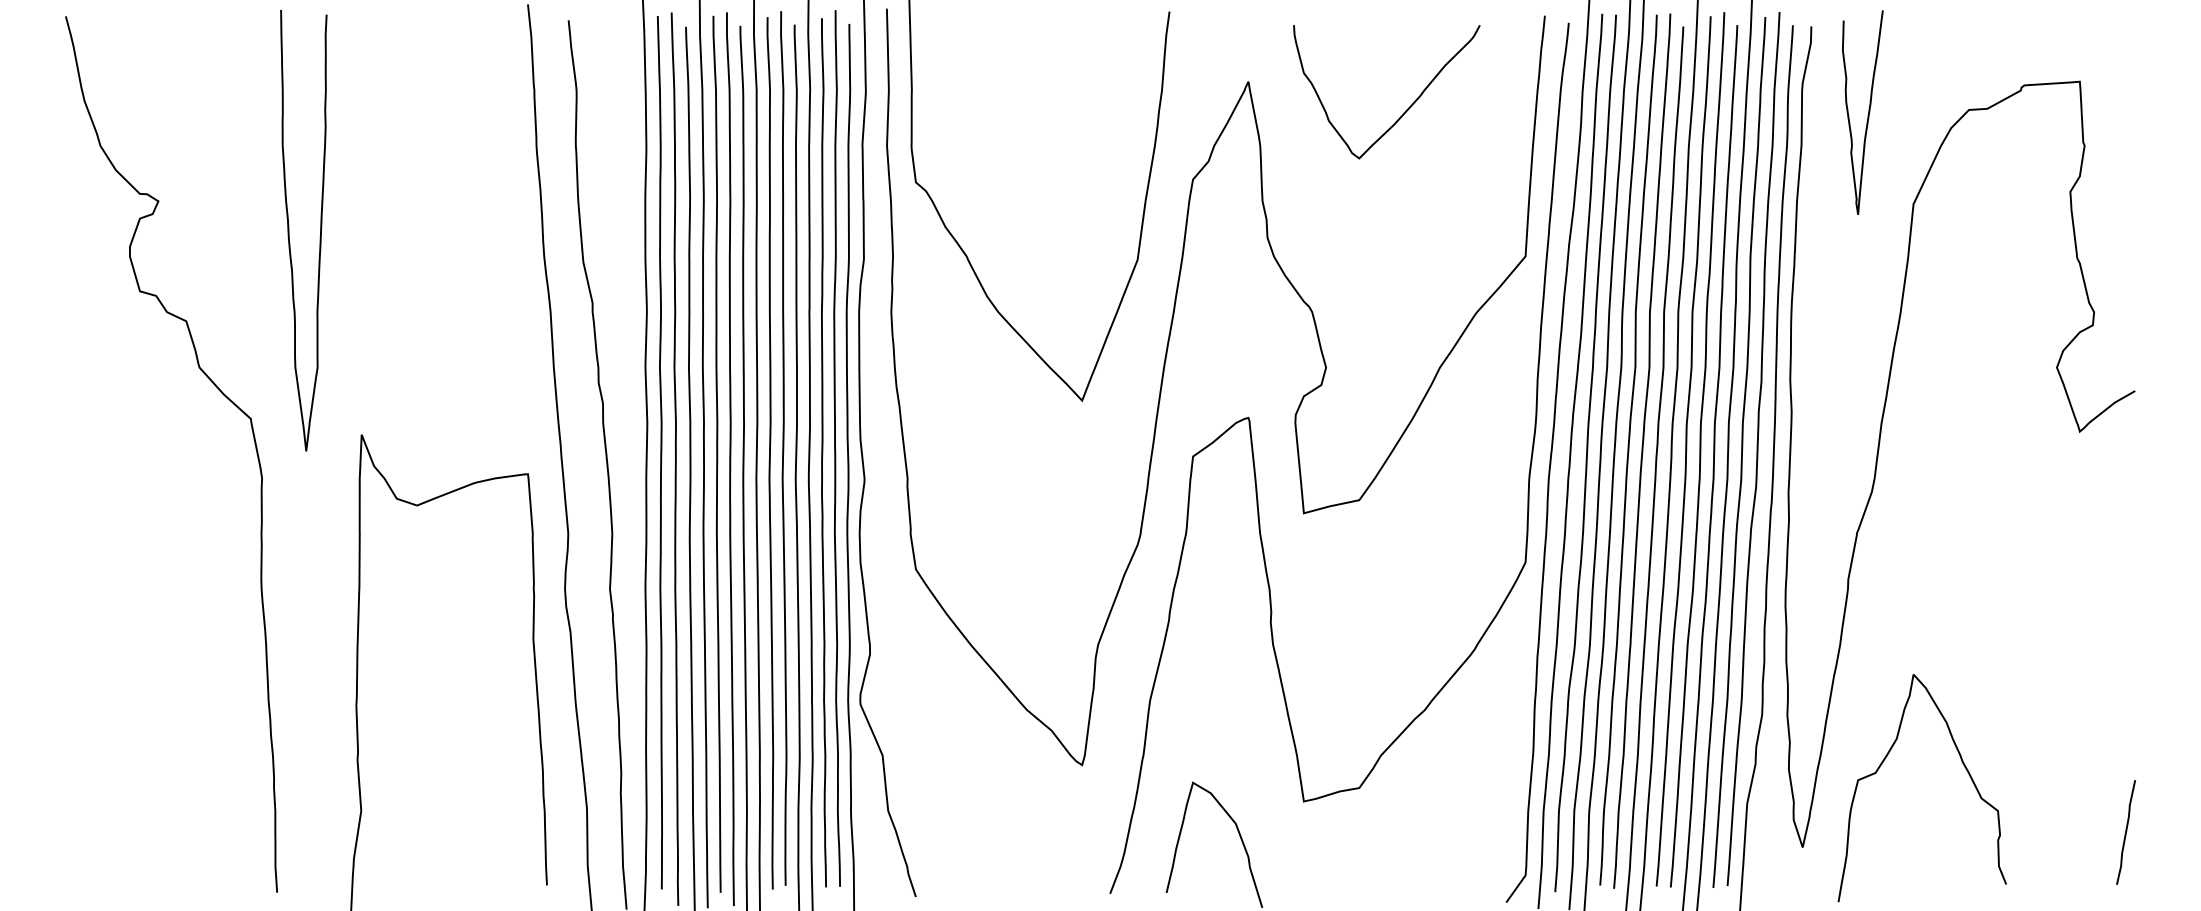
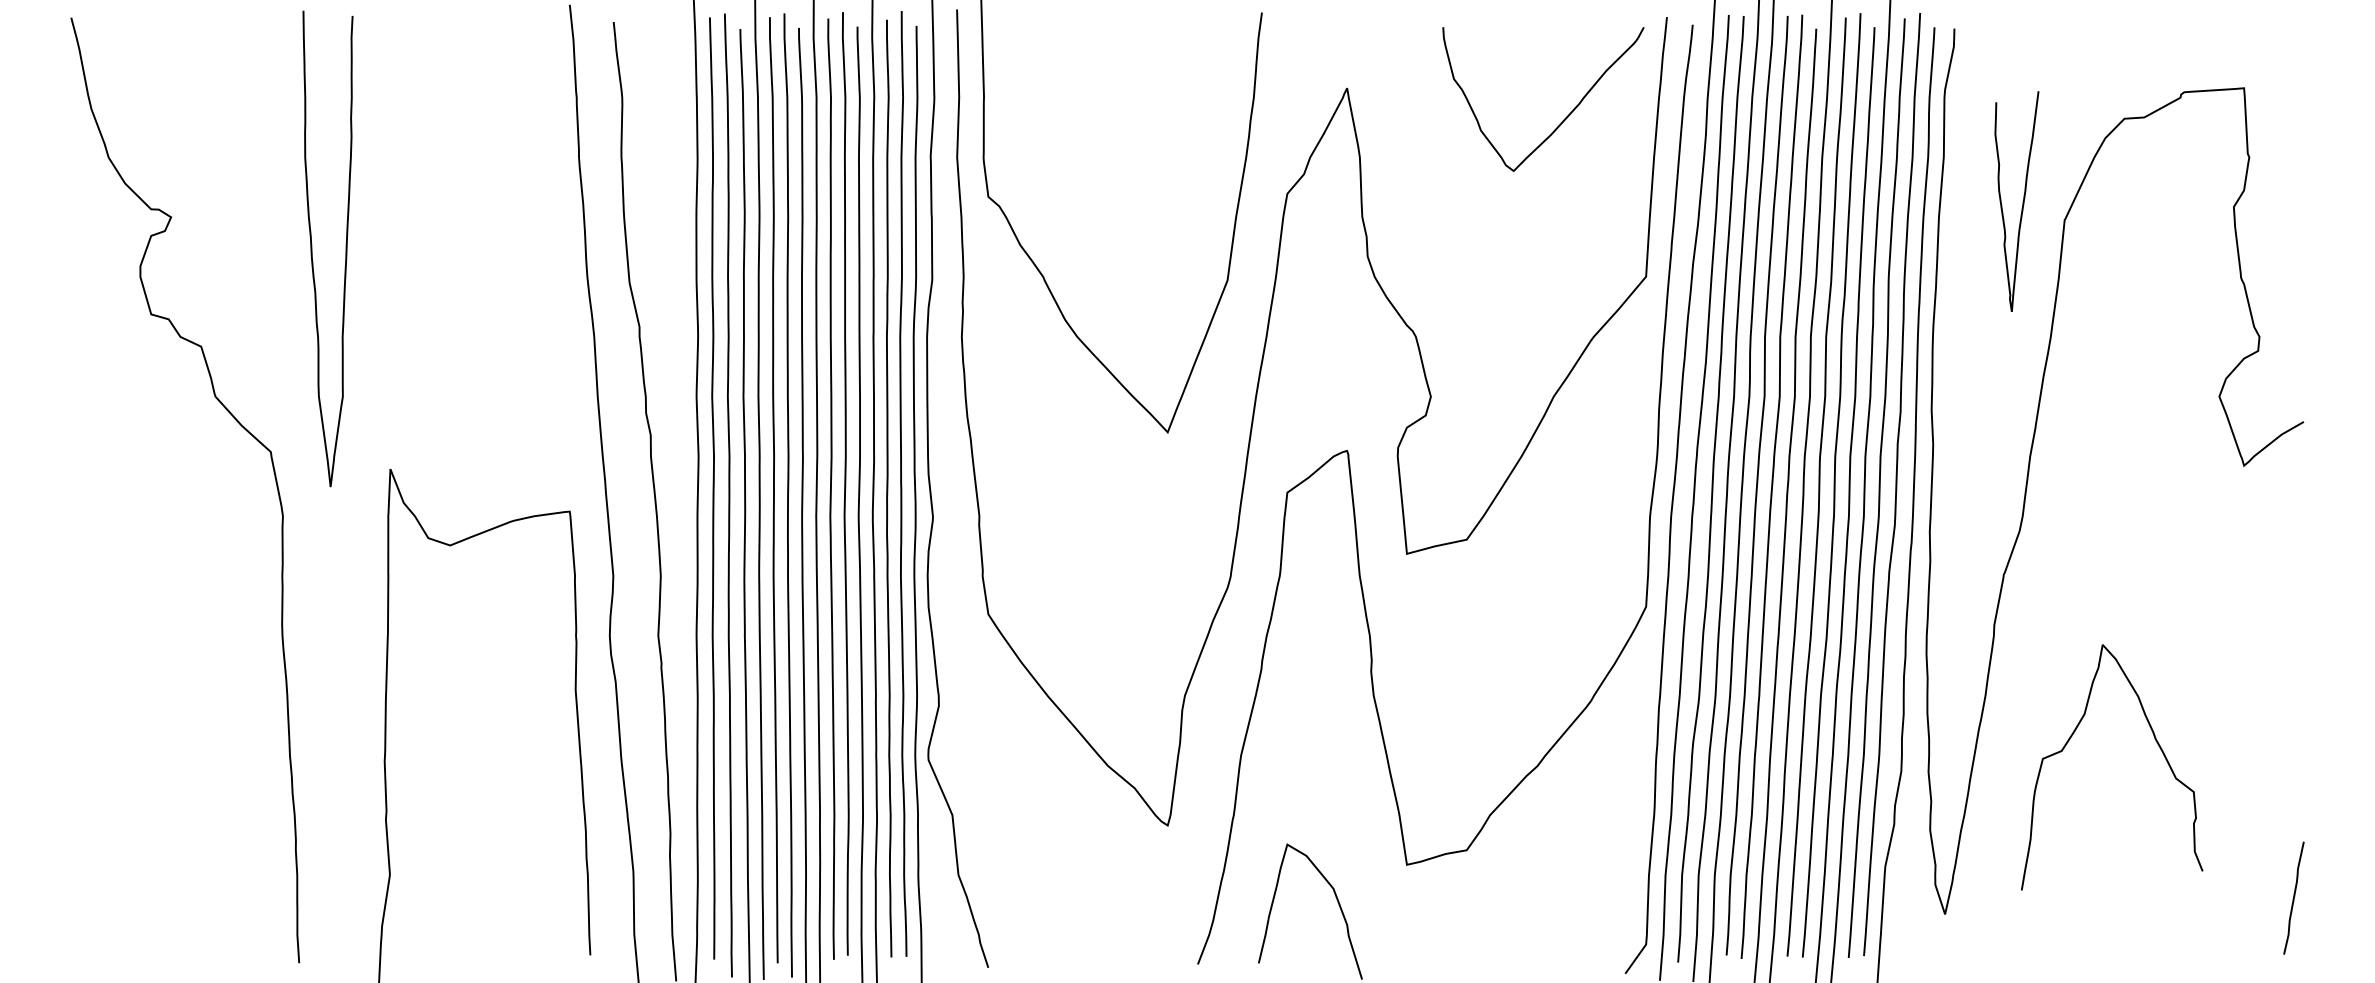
curve: (1405, 110) -> (1563, 119), moved
curve: (1867, 112) -> (2022, 201), moved
curve: (1883, 762) -> (2070, 739), moved

